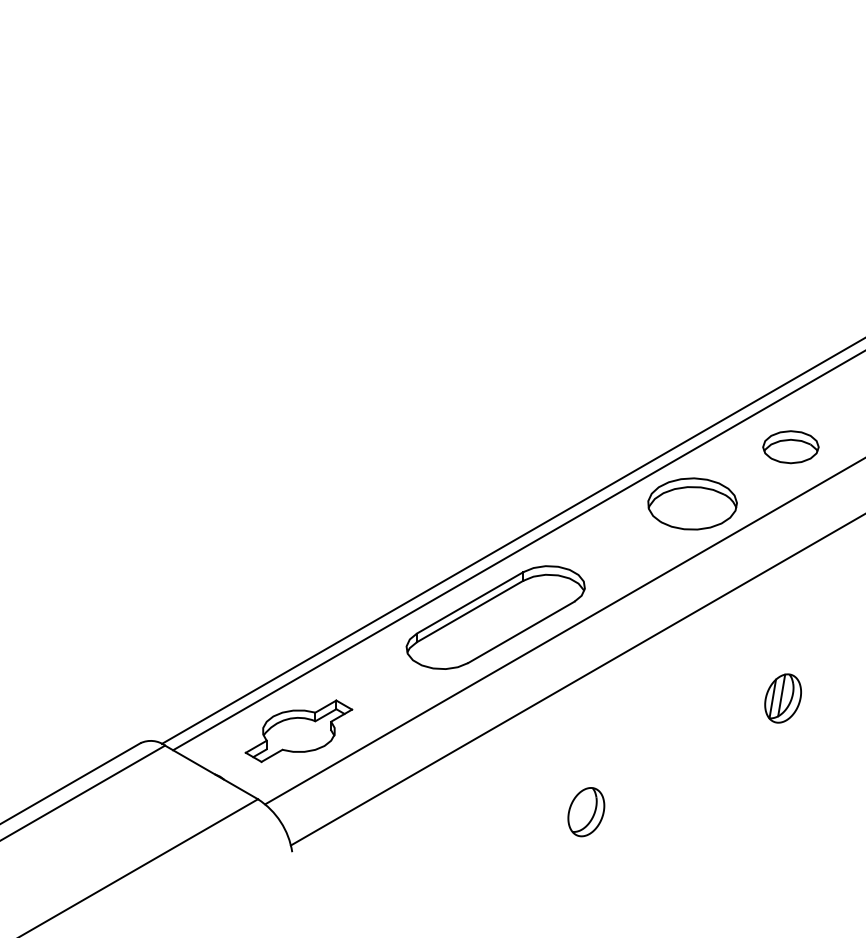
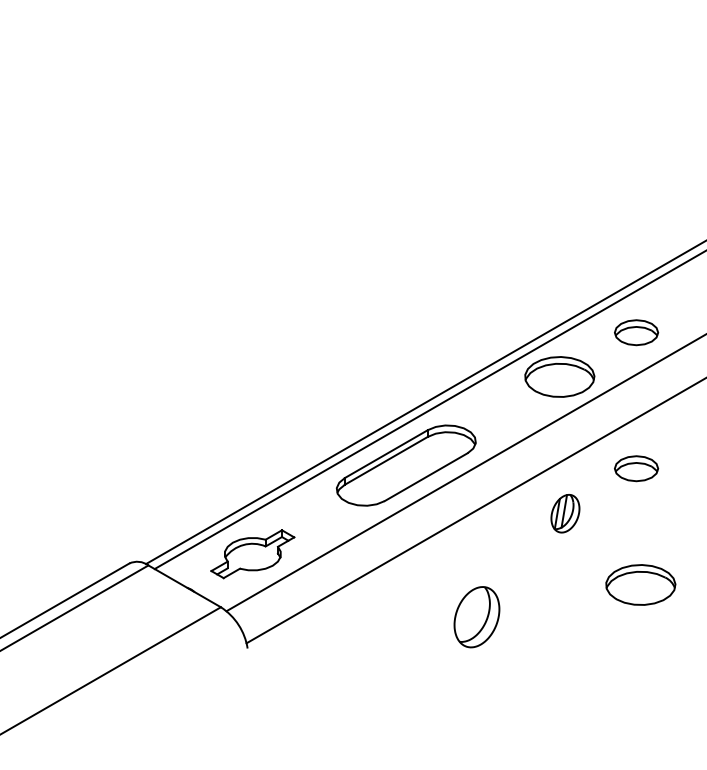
part: (790, 621) -> (636, 468), added
part: (783, 698) -> (565, 513), moved
part: (796, 770) -> (640, 584), added
part: (585, 812) -> (476, 617), size x1.6

